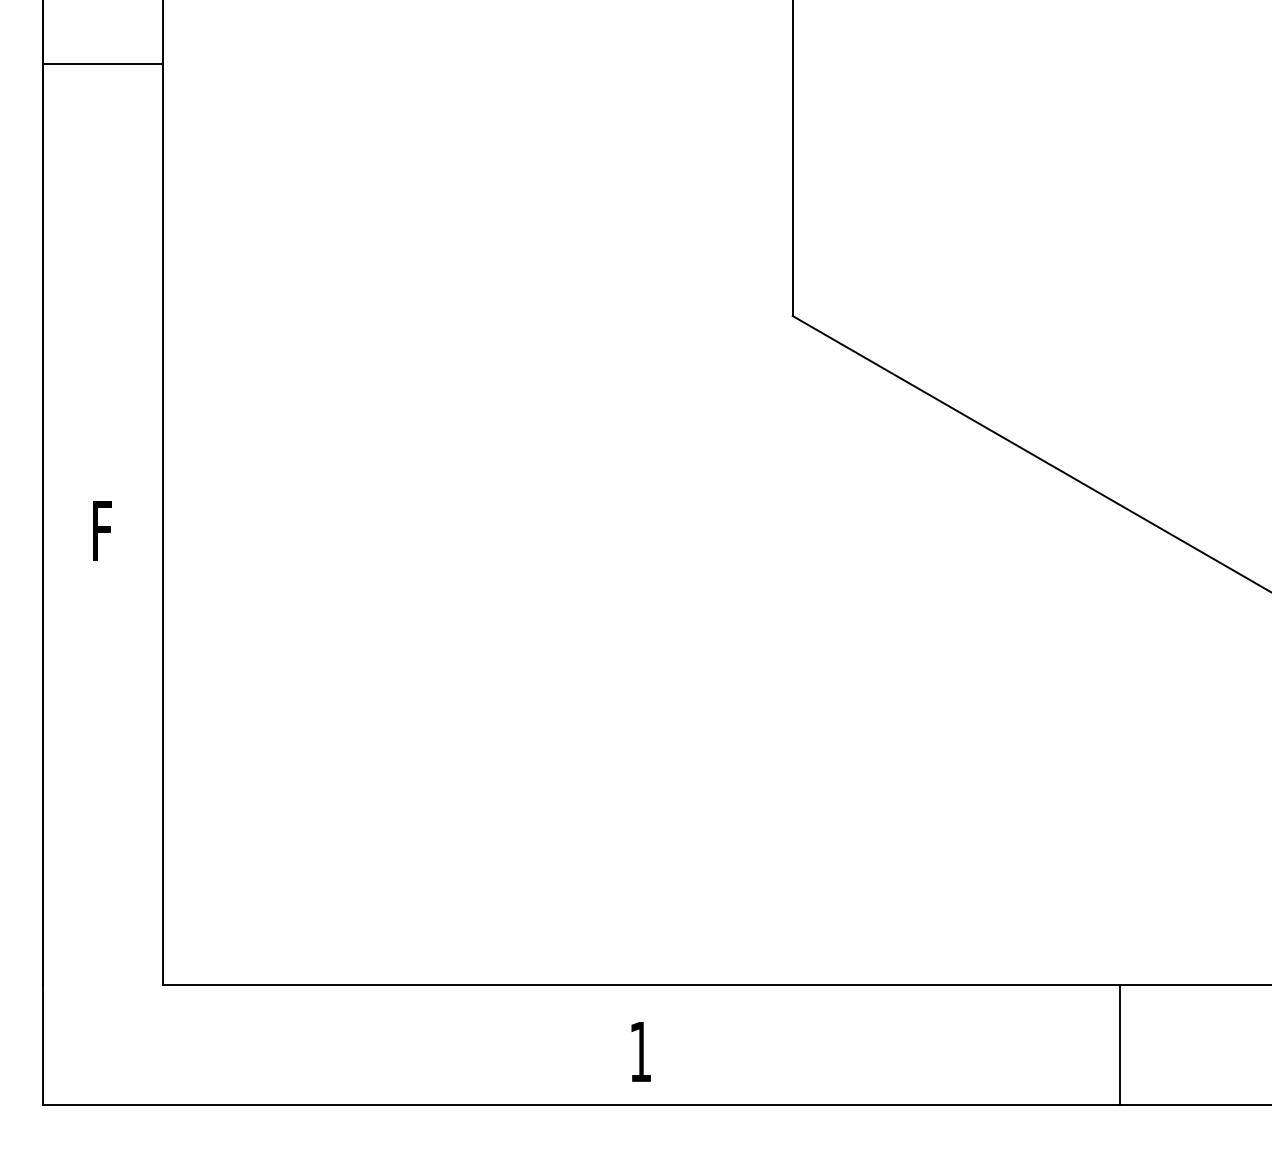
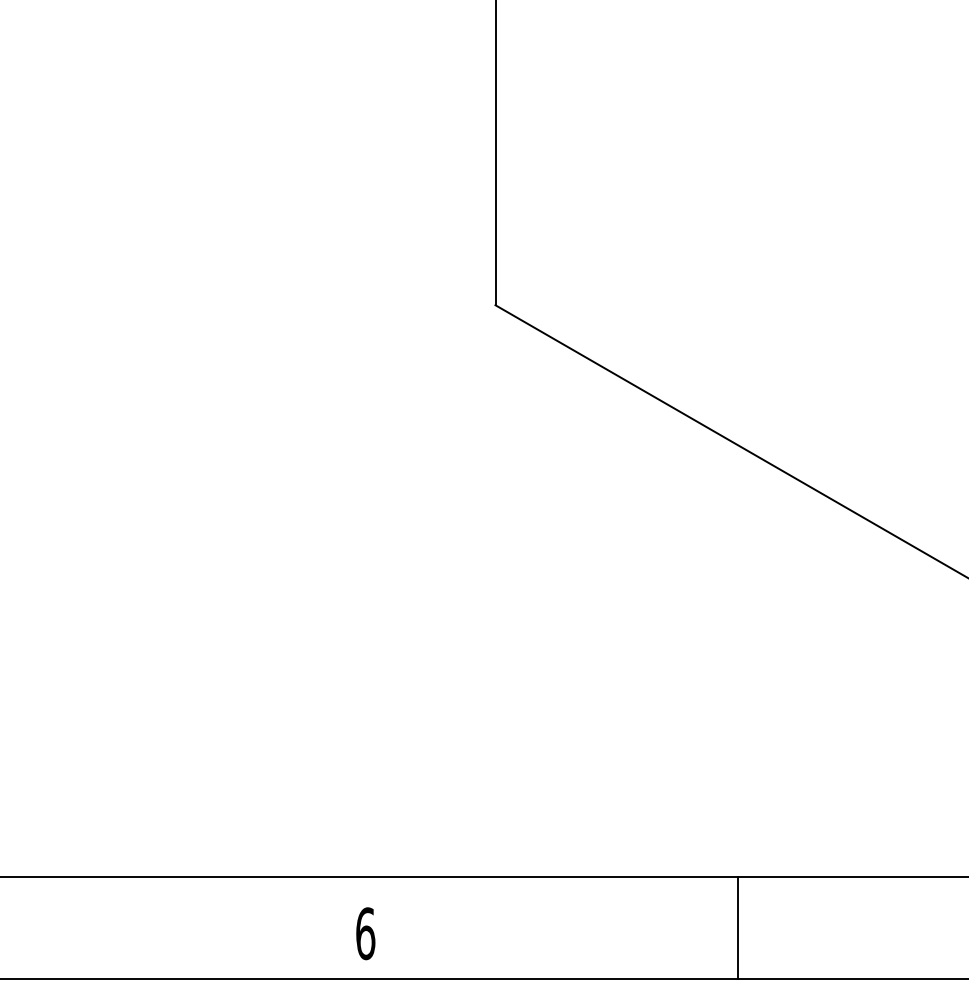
line: (1119, 1045) -> (737, 928), moved
text: (640, 1051) -> (365, 933), 1 -> 6

